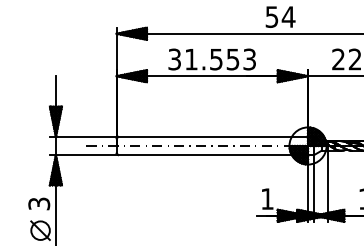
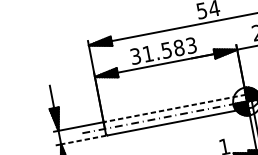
text: (232, 59) -> (178, 48), 31.553 -> 31.583
line: (213, 136) -> (175, 108), solid -> dashed
line: (85, 155) -> (83, 140), solid -> dashed

